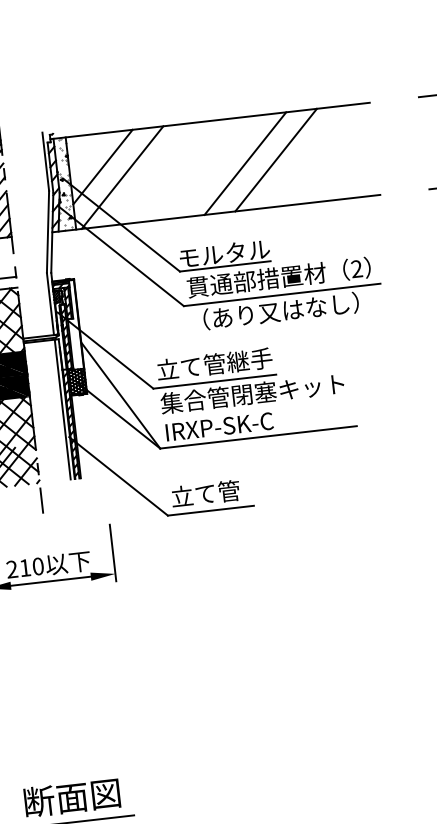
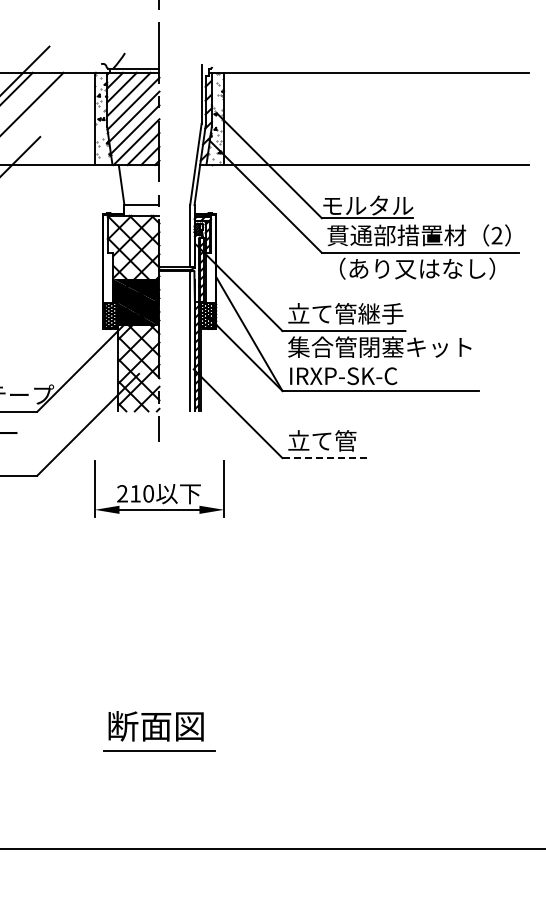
line: (276, 159) -> (429, 118), removed
line: (245, 163) -> (398, 118), removed
line: (102, 166) -> (257, 105), removed
line: (122, 177) -> (275, 118), removed
line: (211, 510) -> (326, 458), solid -> dashed

